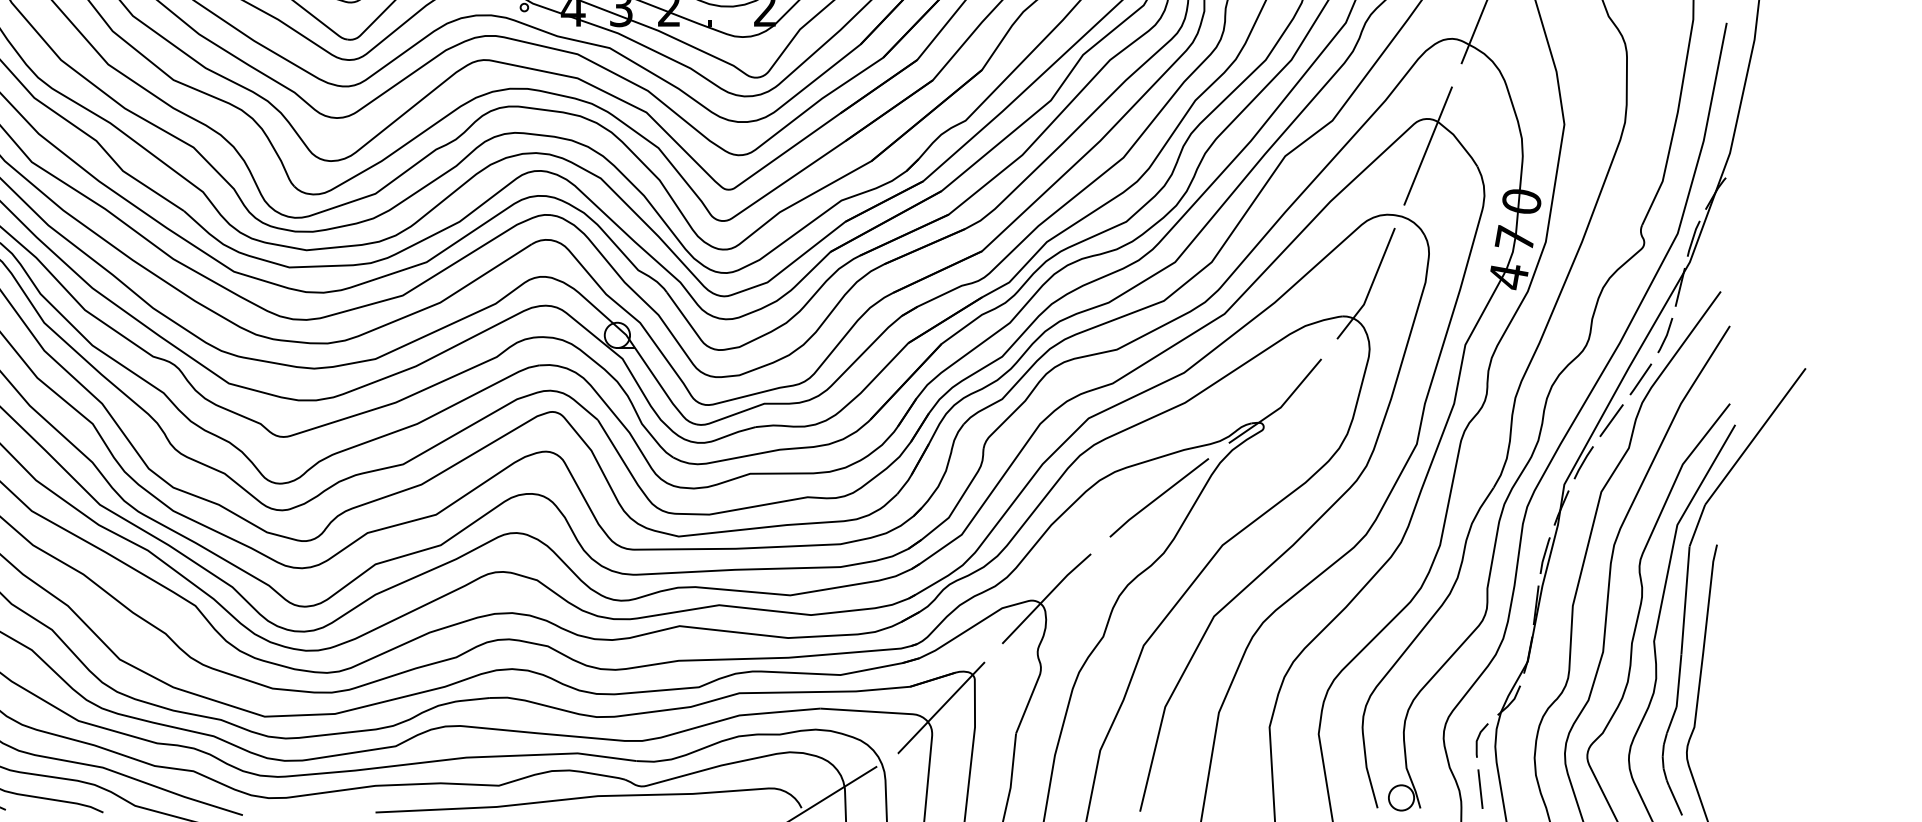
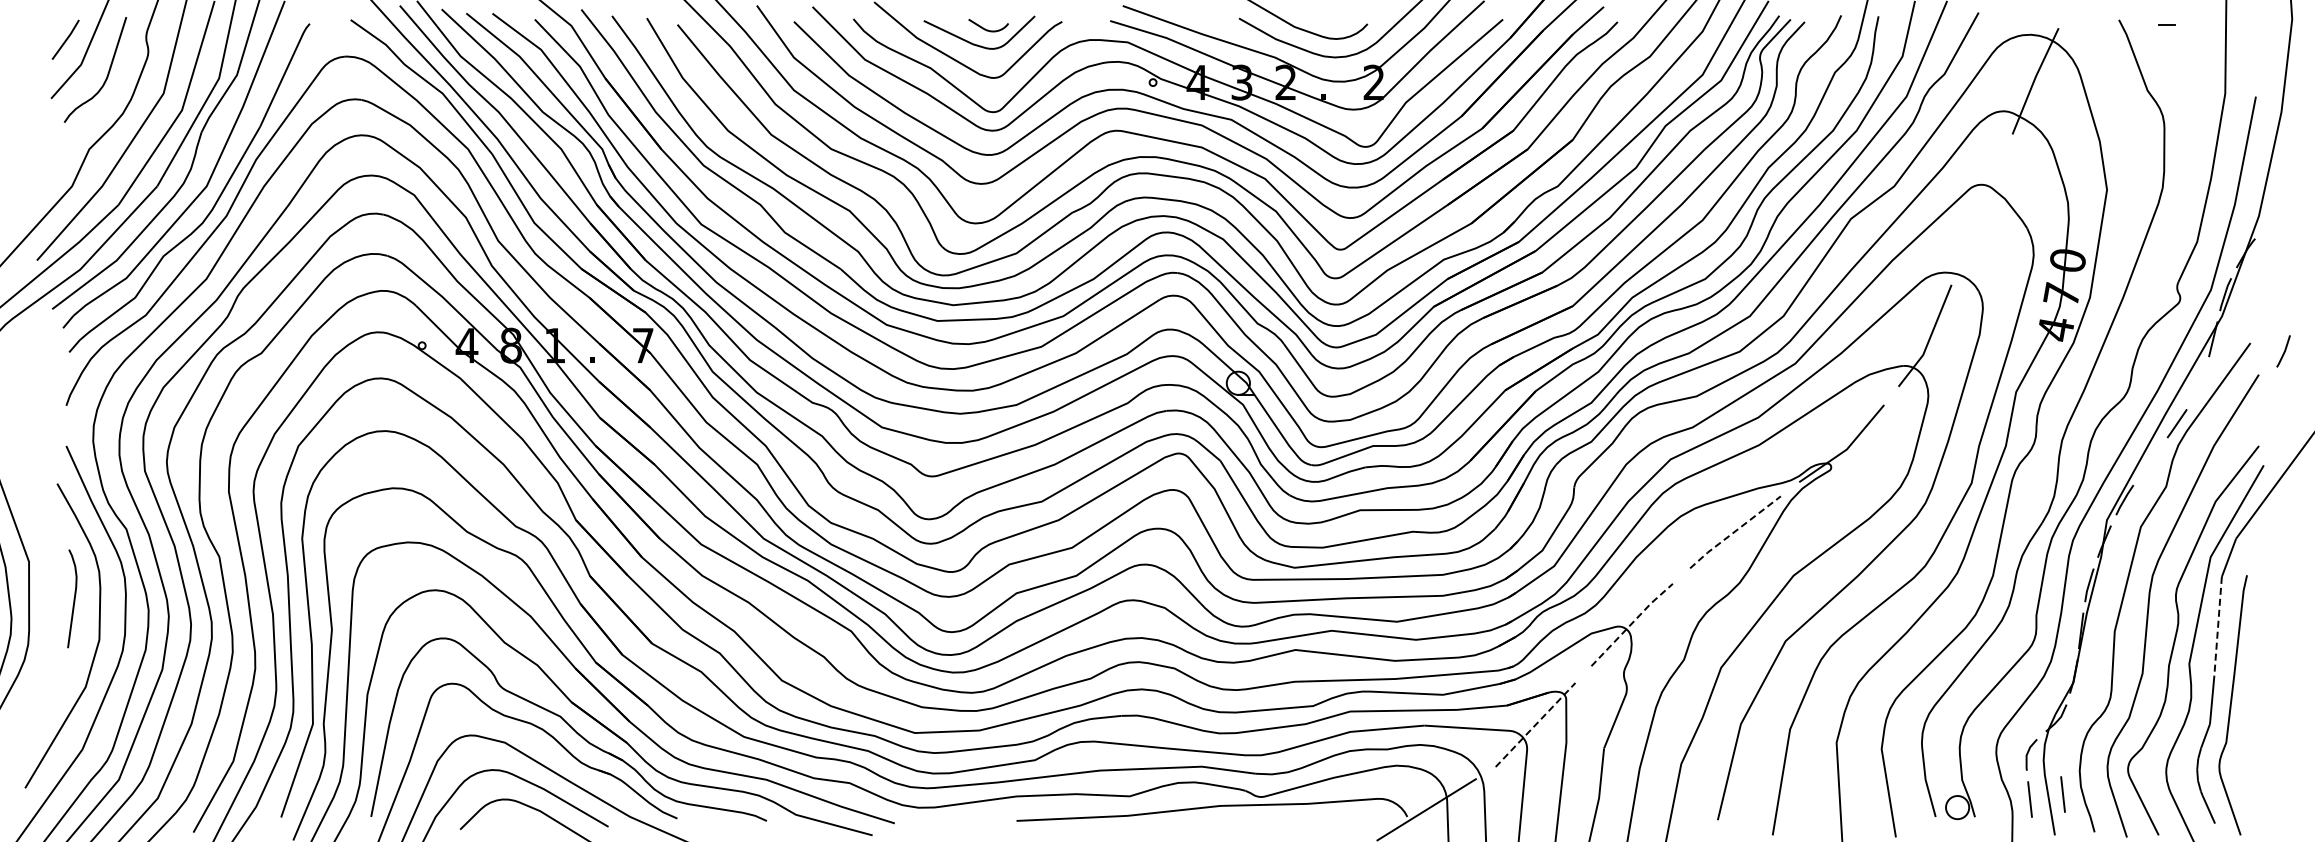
line: (1427, 145) -> (1981, 209), removed
line: (1665, 335) -> (2283, 351), moved
line: (1611, 420) -> (2150, 461), removed
line: (1158, 498) -> (1734, 532), solid -> dashed
line: (1047, 597) -> (1632, 623), solid -> dashed
line: (1685, 600) -> (2218, 626), solid -> dashed
line: (940, 708) -> (1534, 725), solid -> dashed
line: (1515, 783) -> (2062, 794), added

